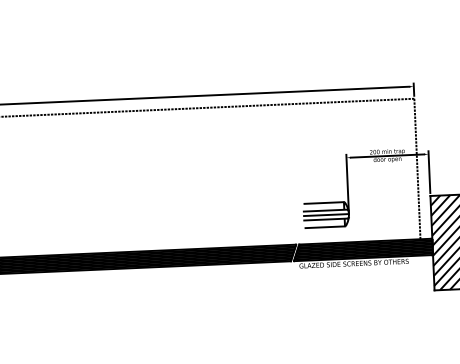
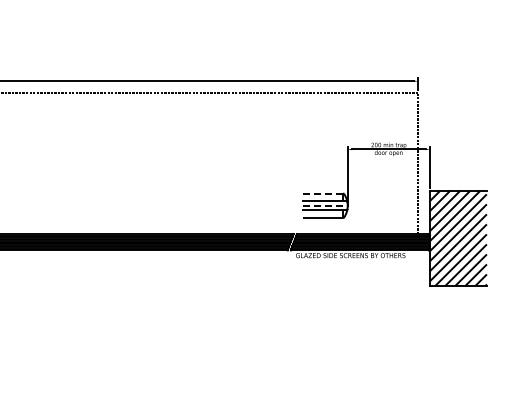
line: (323, 202) -> (322, 193), solid -> dashed
line: (326, 214) -> (325, 205), solid -> dashed

